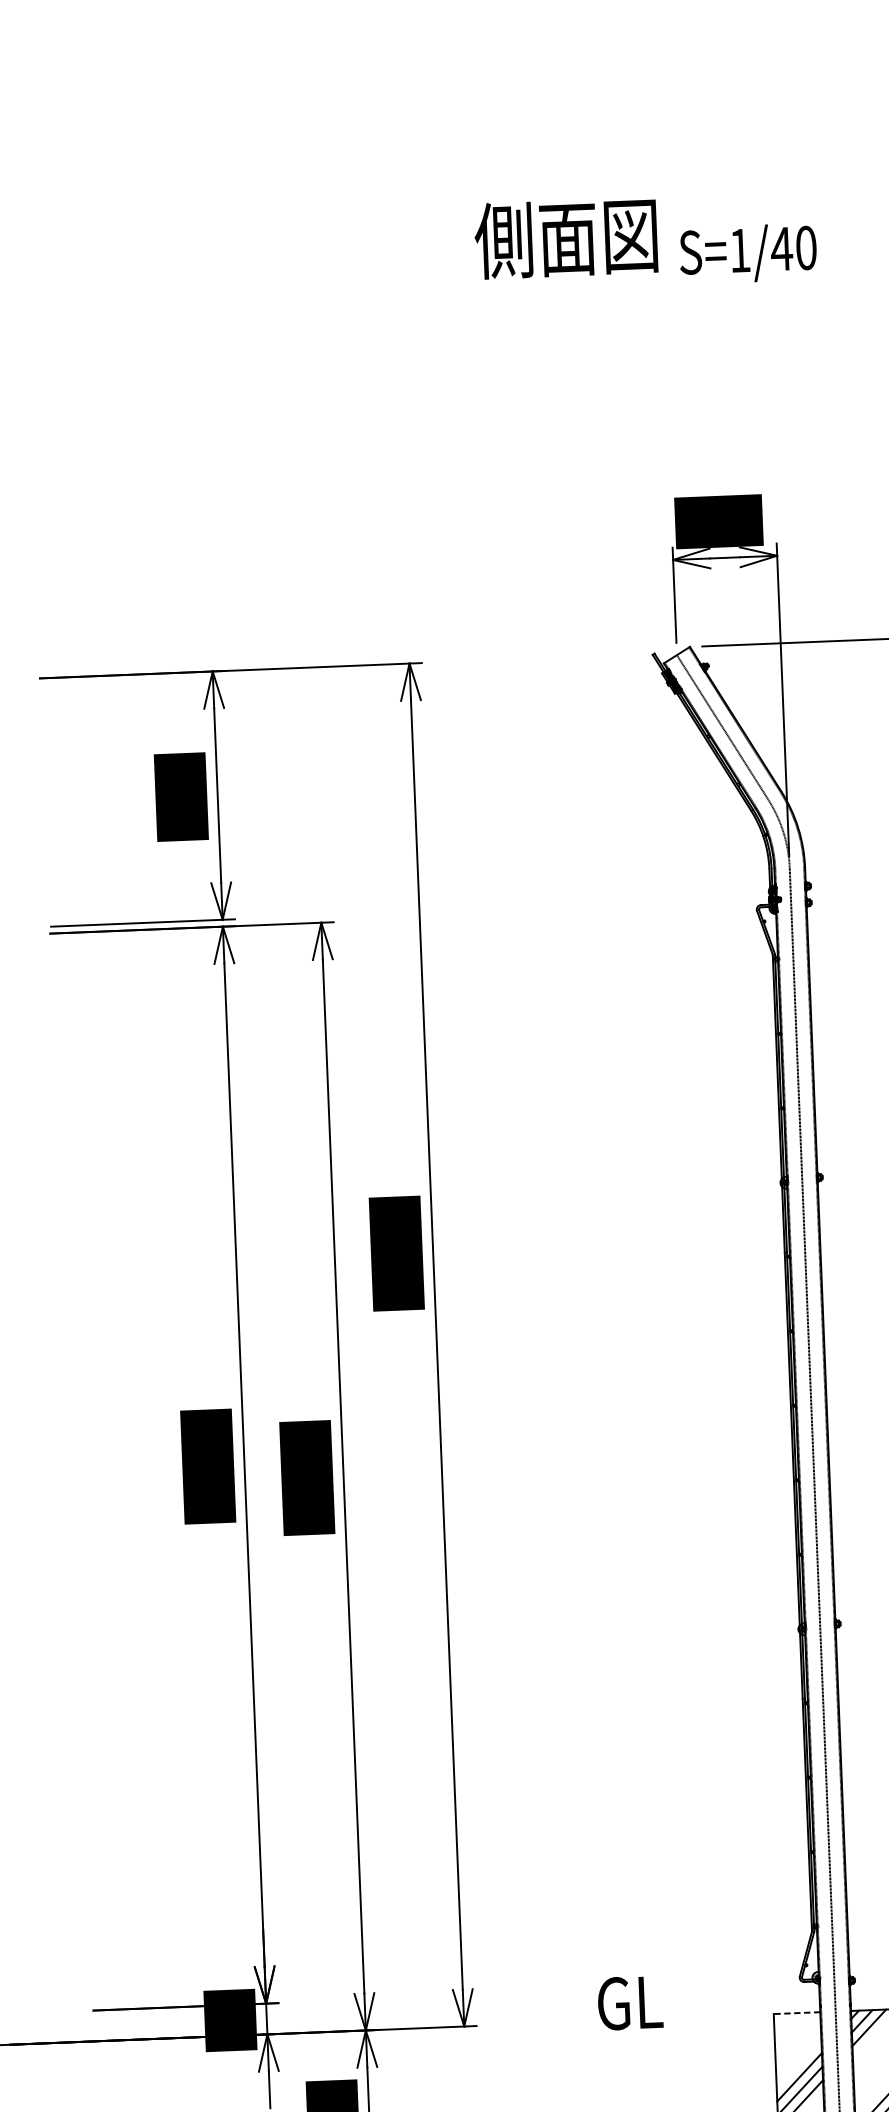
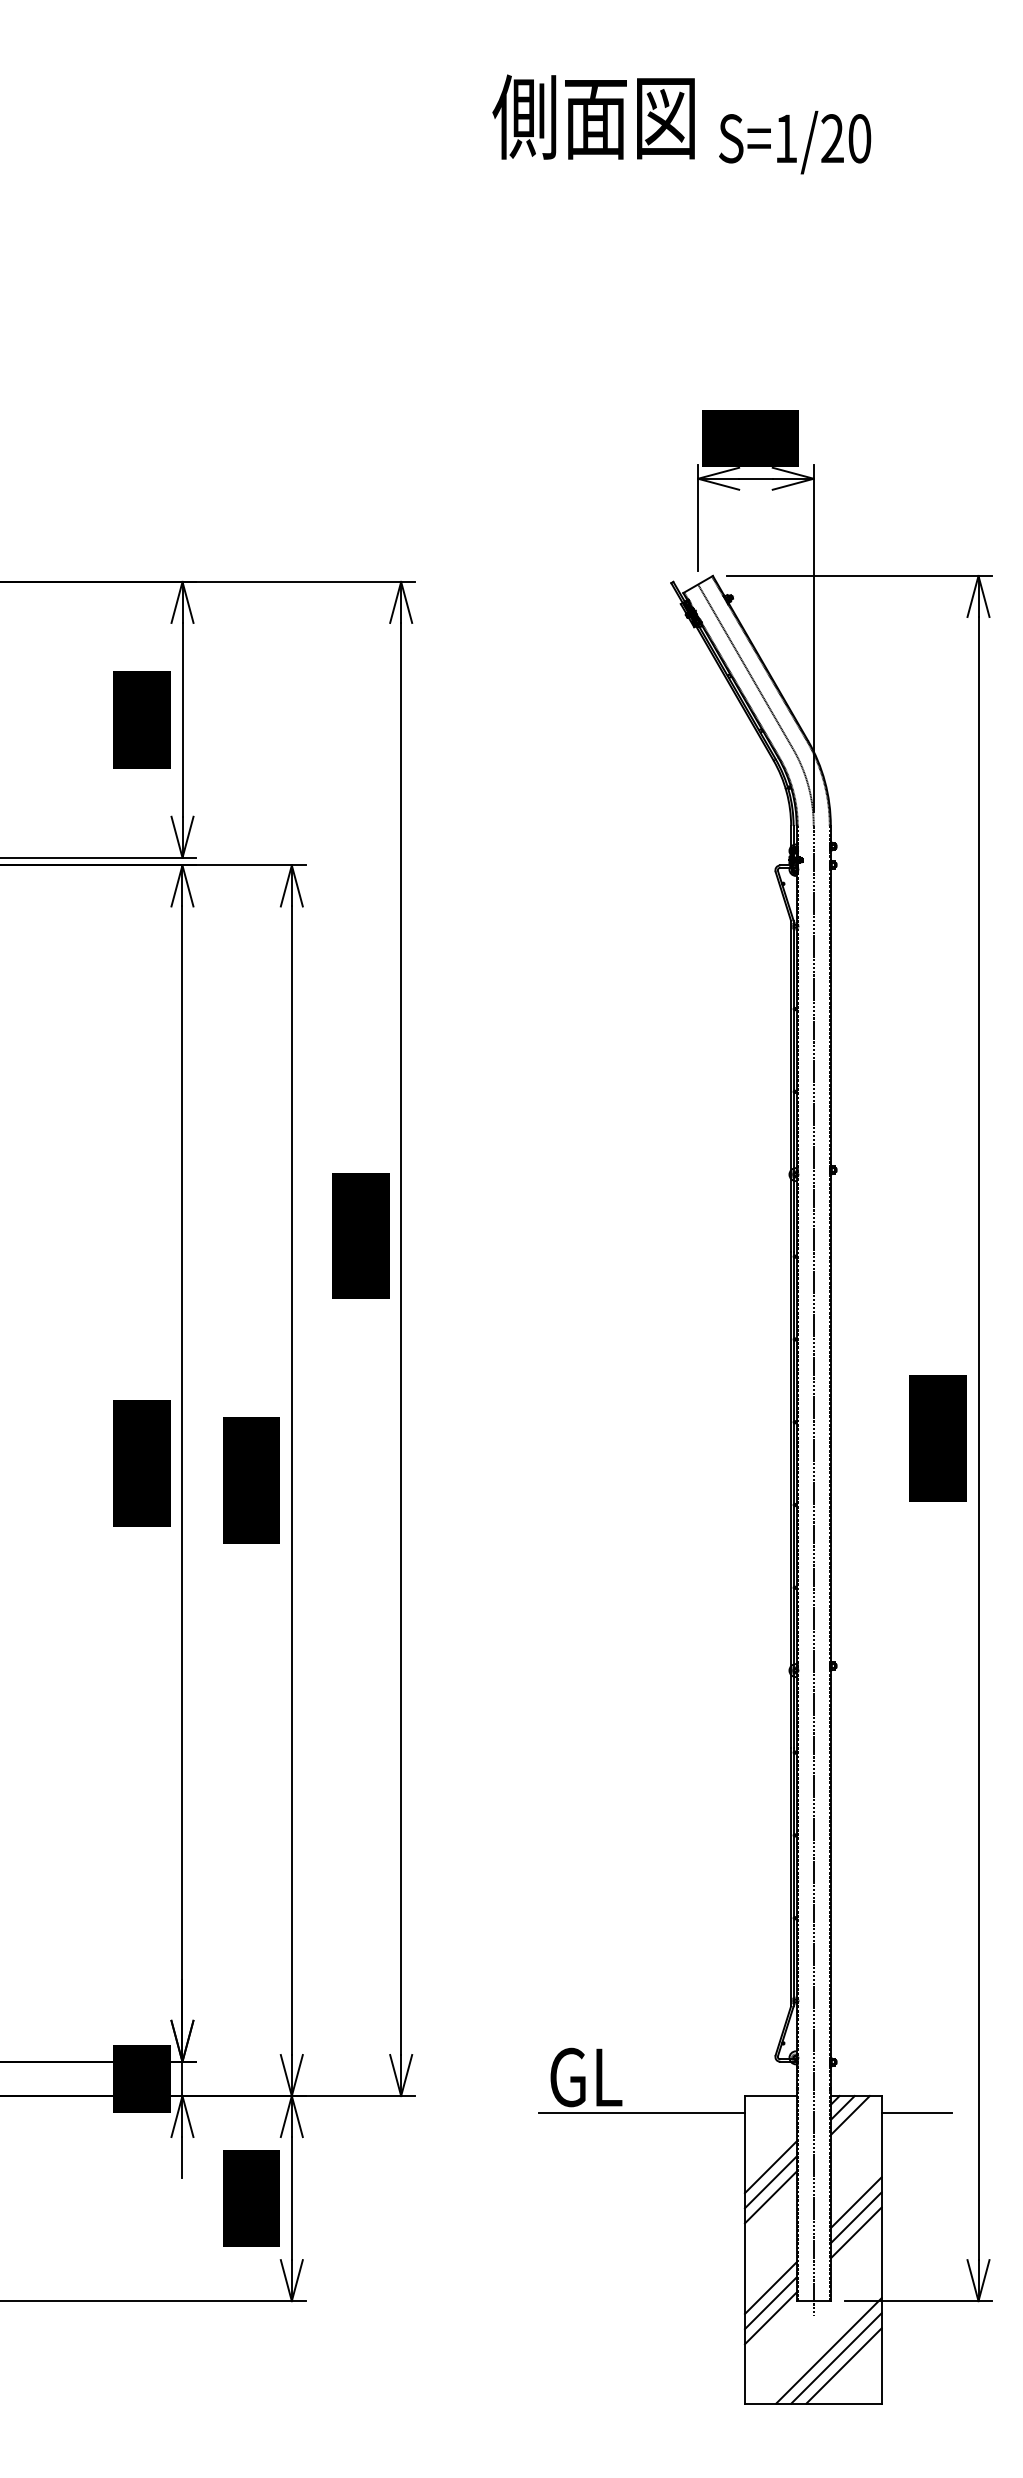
text: (781, 248) -> (832, 138), S=1/40 -> S=1/20
line: (796, 2013) -> (770, 2096), dashed -> solid
line: (681, 2033) -> (641, 2113), added

